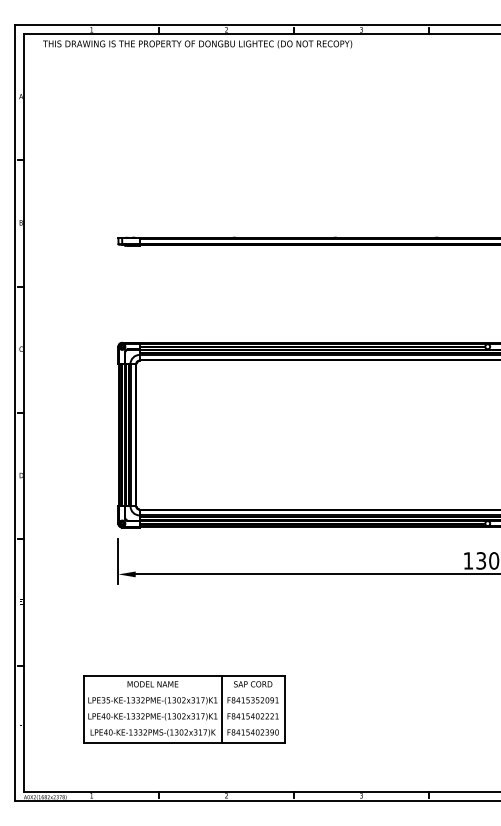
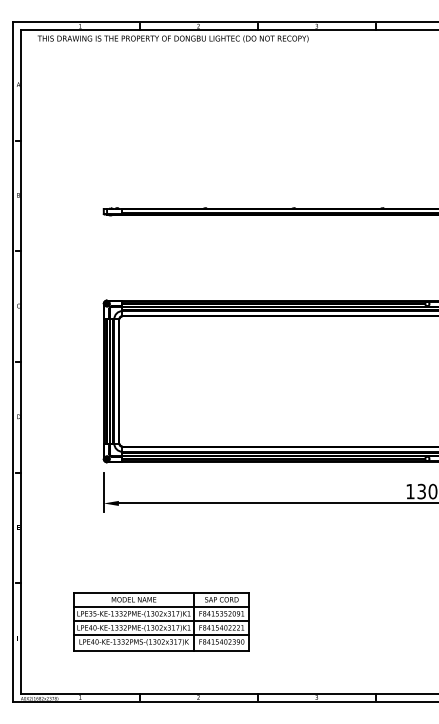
line: (184, 692) -> (161, 606), added
line: (184, 708) -> (161, 620), added
line: (184, 724) -> (161, 634), added

